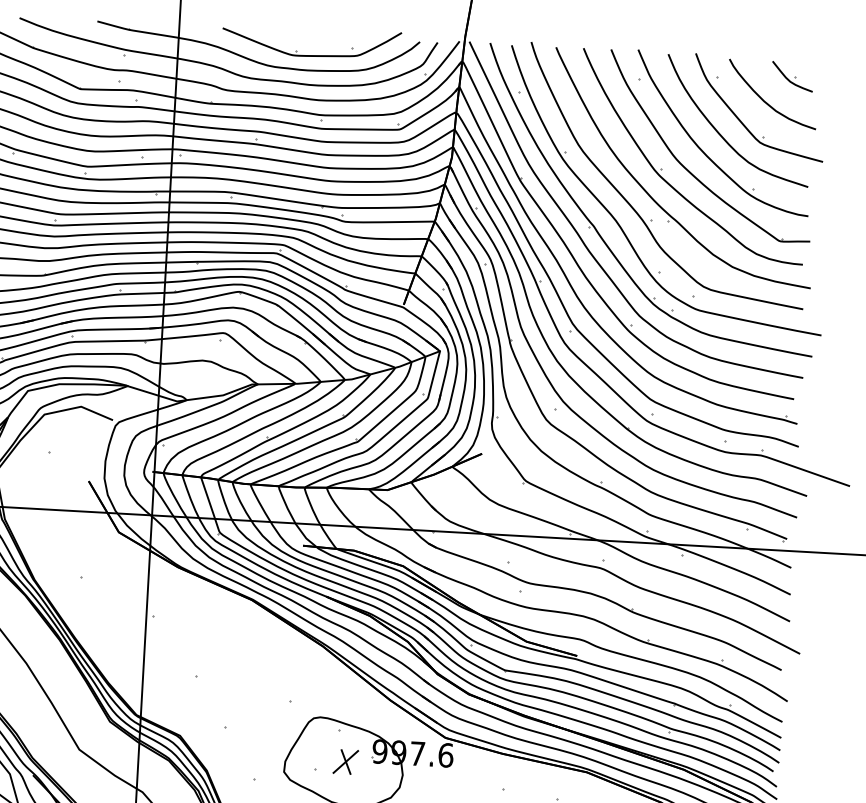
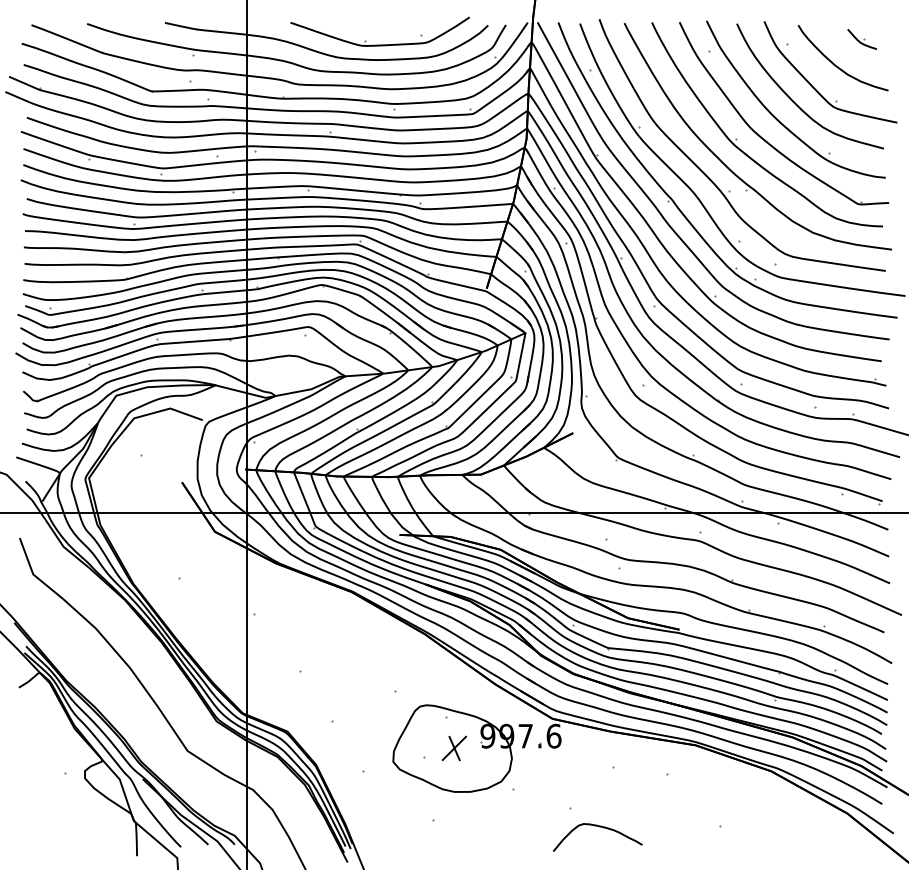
part: (792, 76) -> (862, 39), size x0.7

